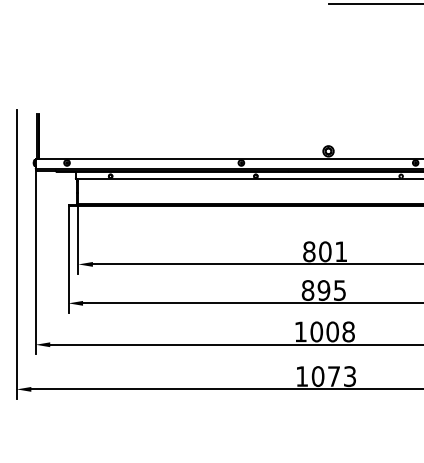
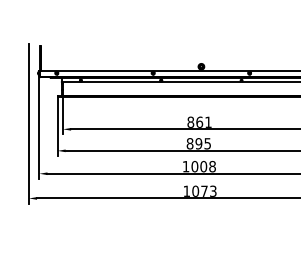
text: (325, 250) -> (199, 121), 801 -> 861

